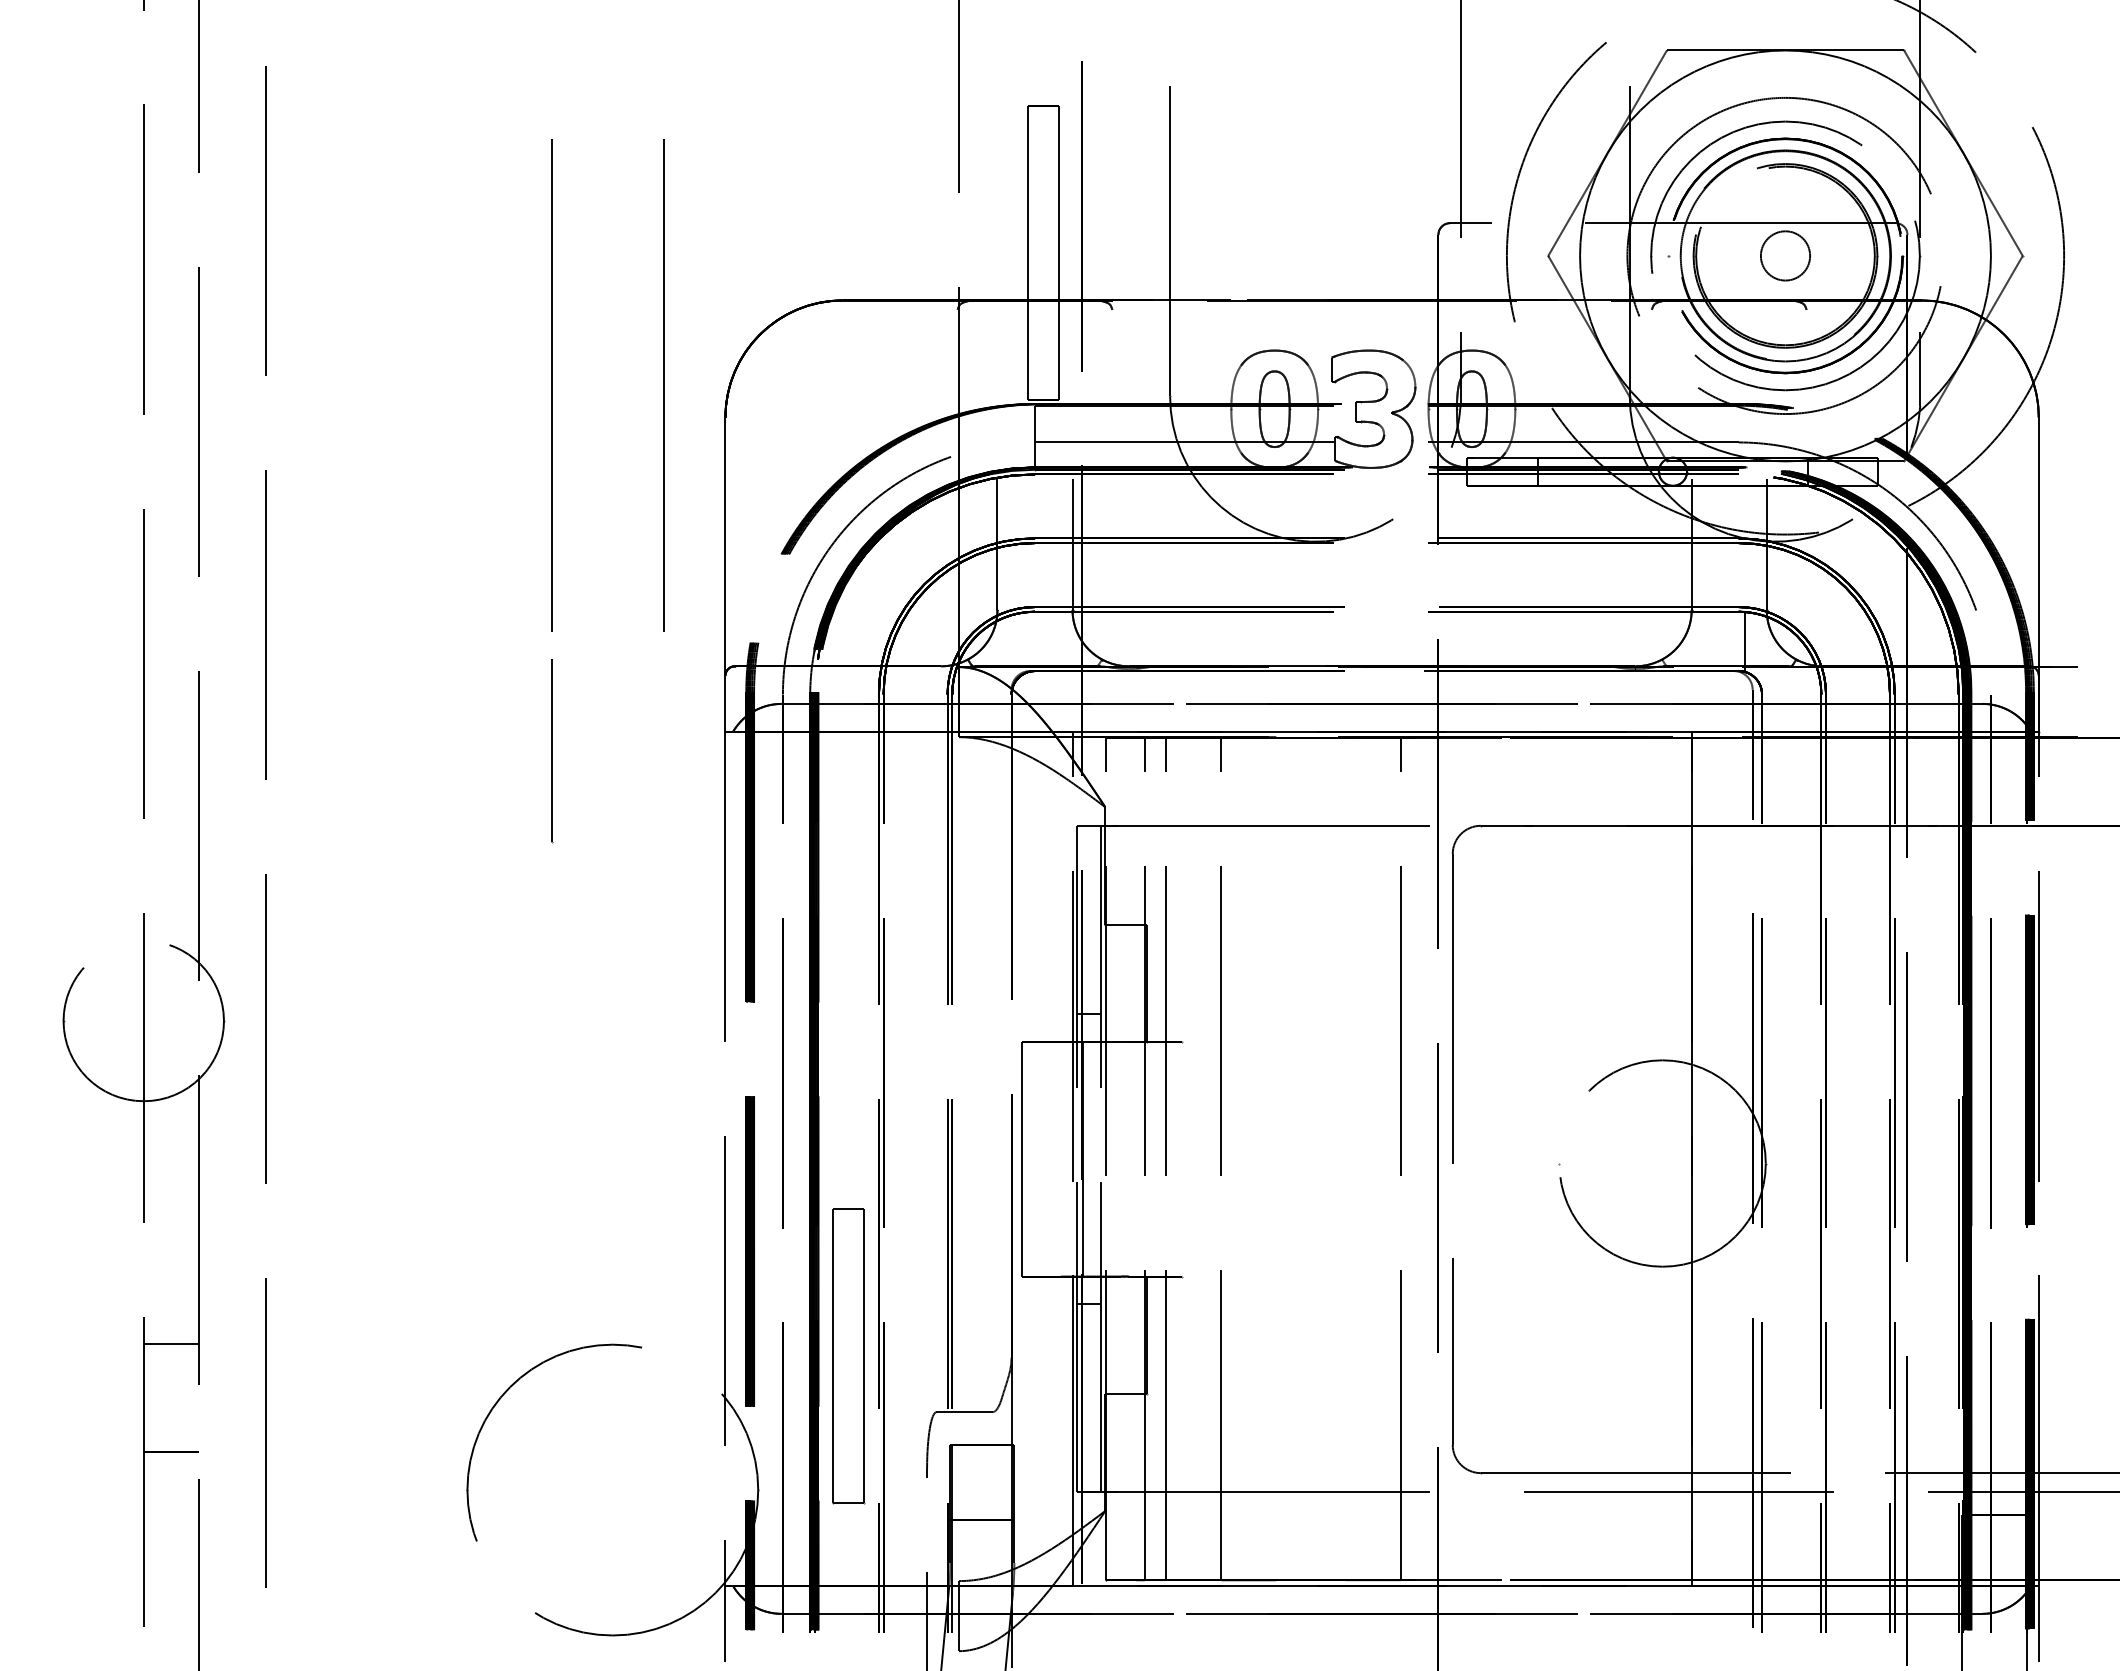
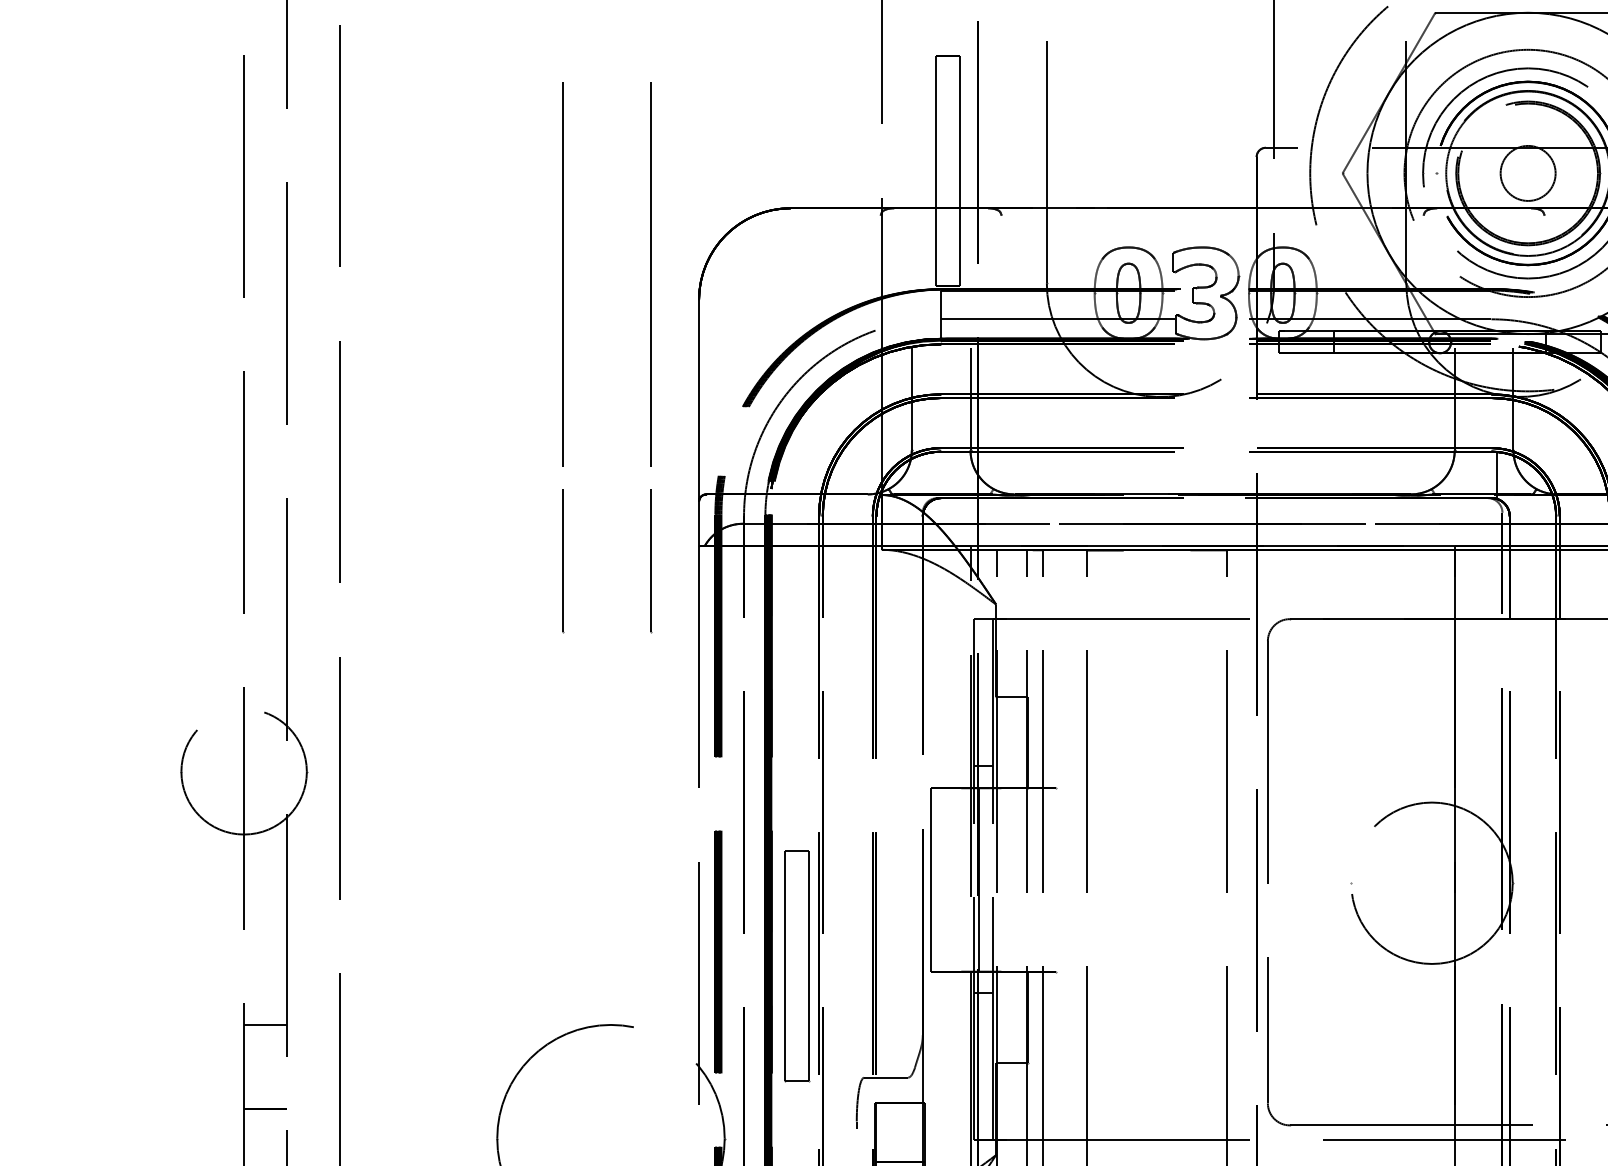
circle: (1785, 255) -> (1528, 173), size x1.43
line: (664, 751) -> (651, 561), added
part: (848, 1356) -> (796, 966), moved

